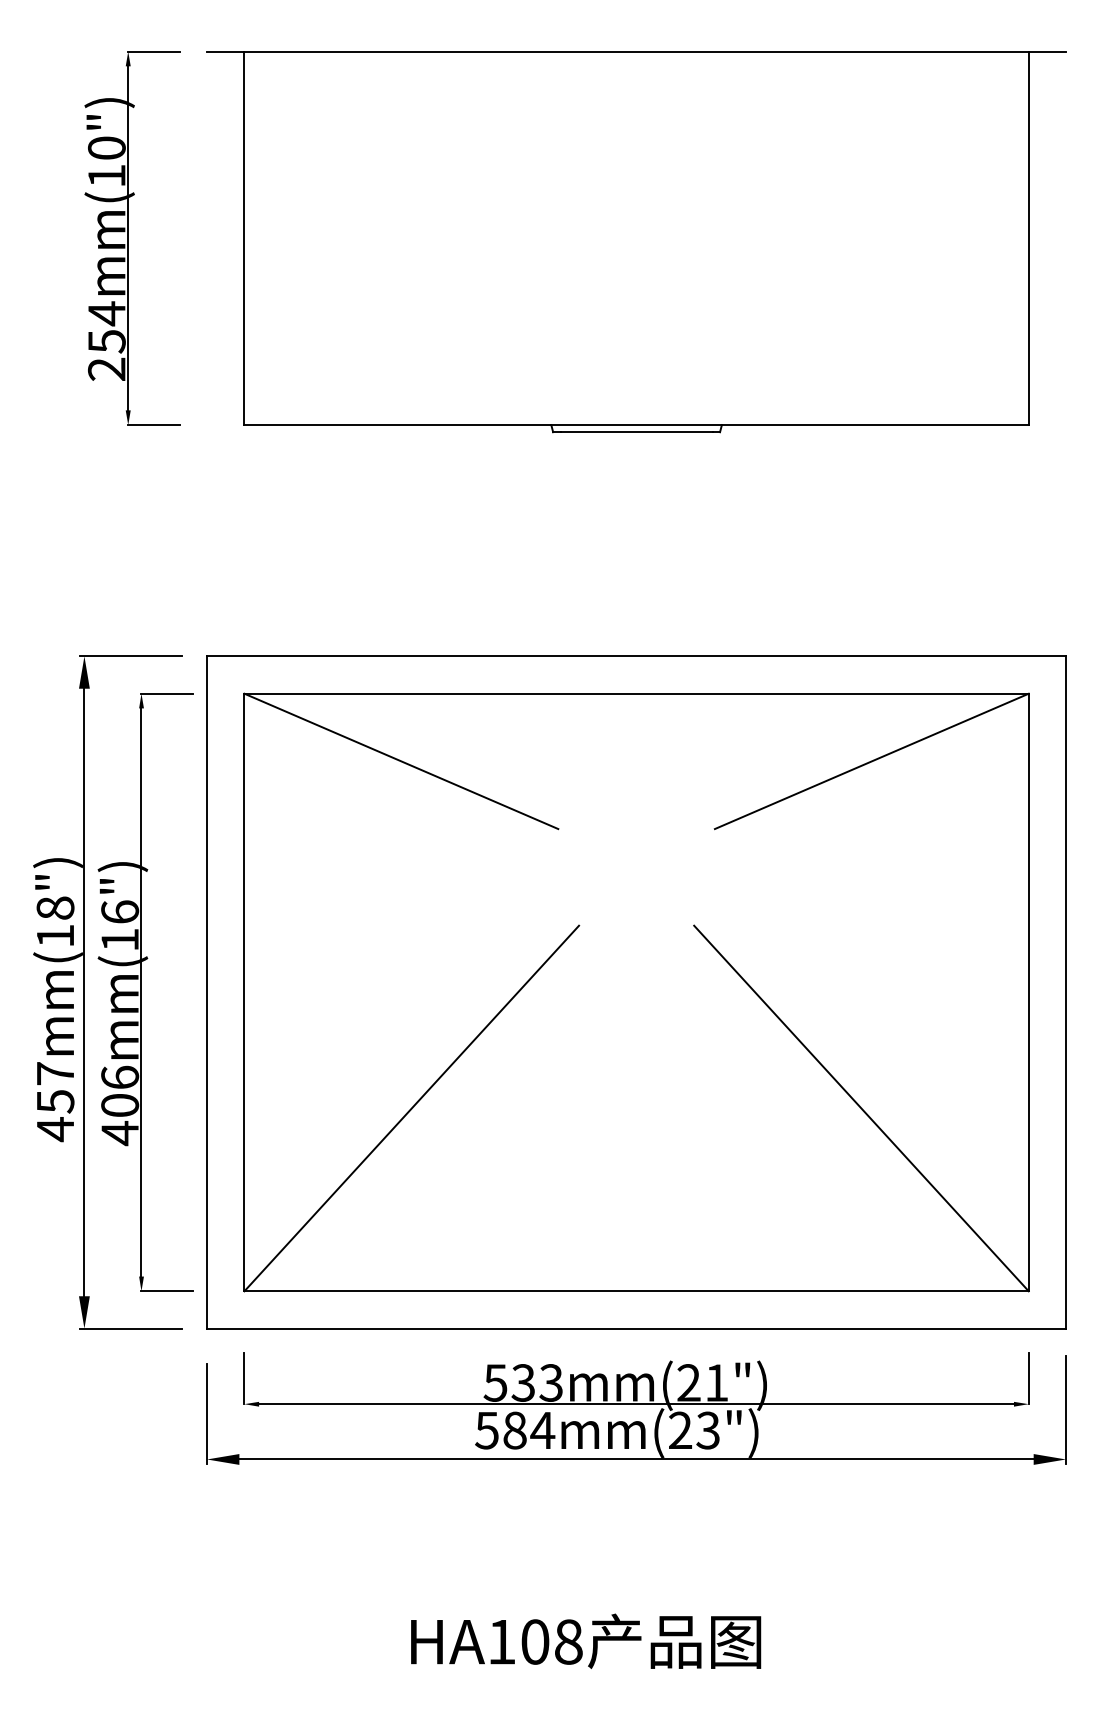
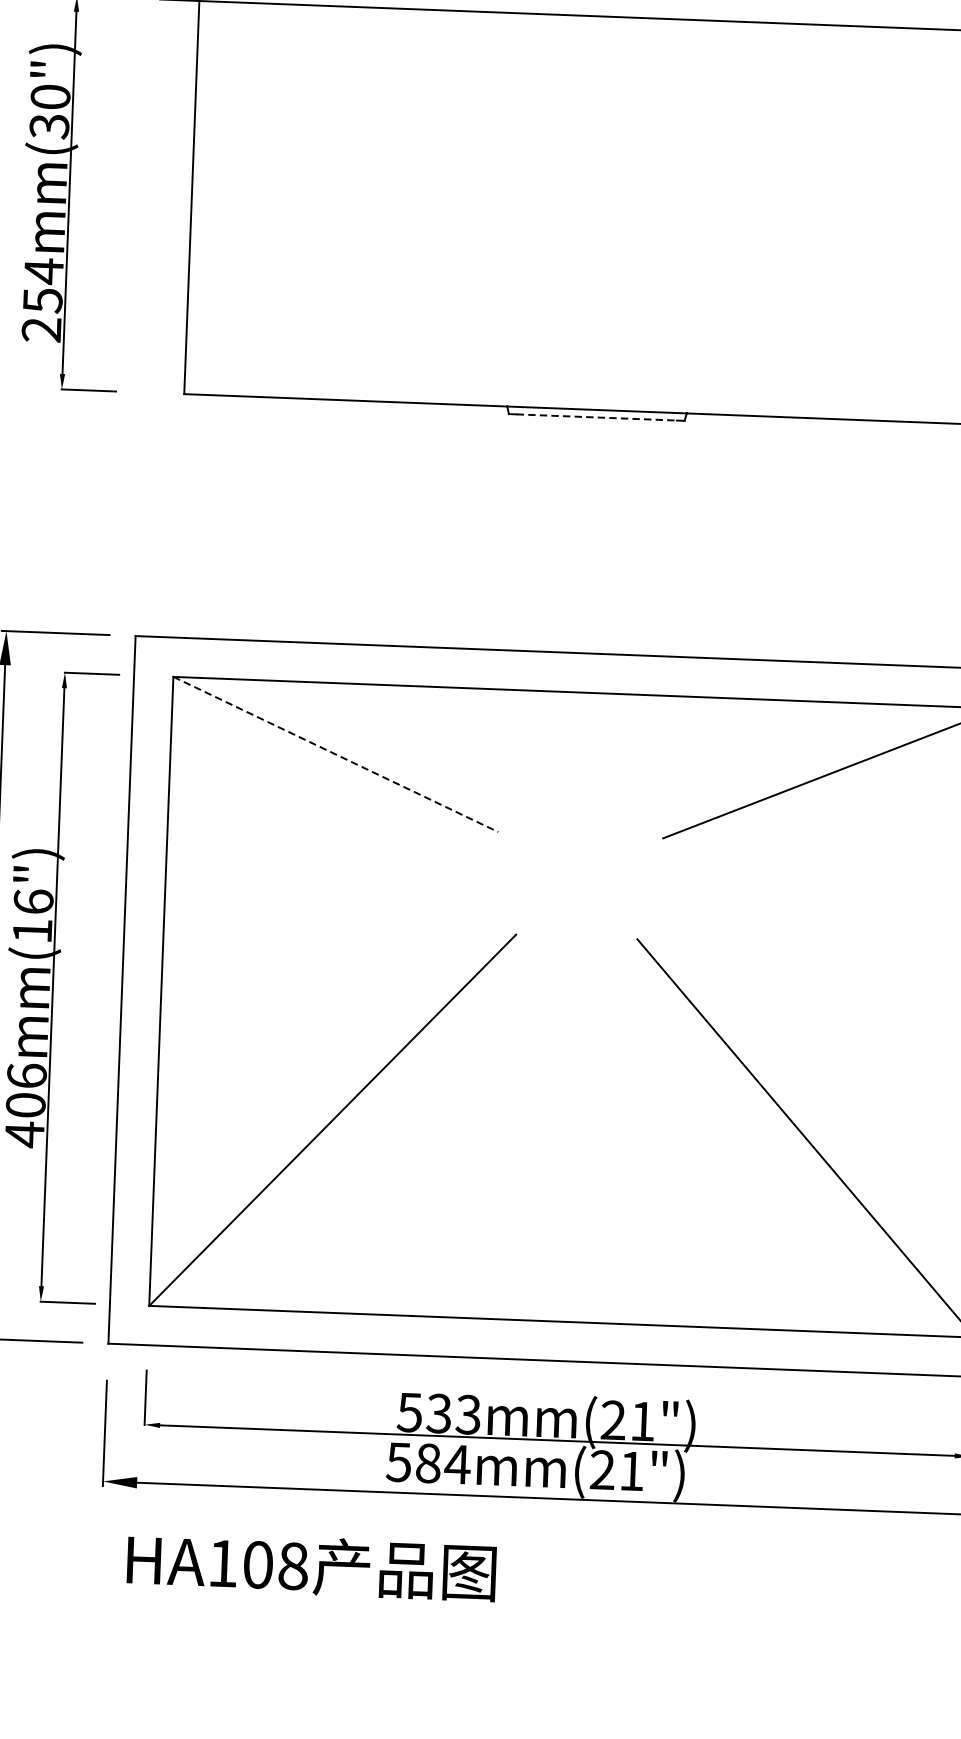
text: (106, 176) -> (49, 126), 254mm(10") -> 254mm(30")
line: (637, 432) -> (597, 417), solid -> dashed
line: (401, 761) -> (335, 754), solid -> dashed
text: (707, 1430) -> (631, 1471), 584mm(23") -> 584mm(21")
text: (586, 1640) -> (312, 1565), moved

